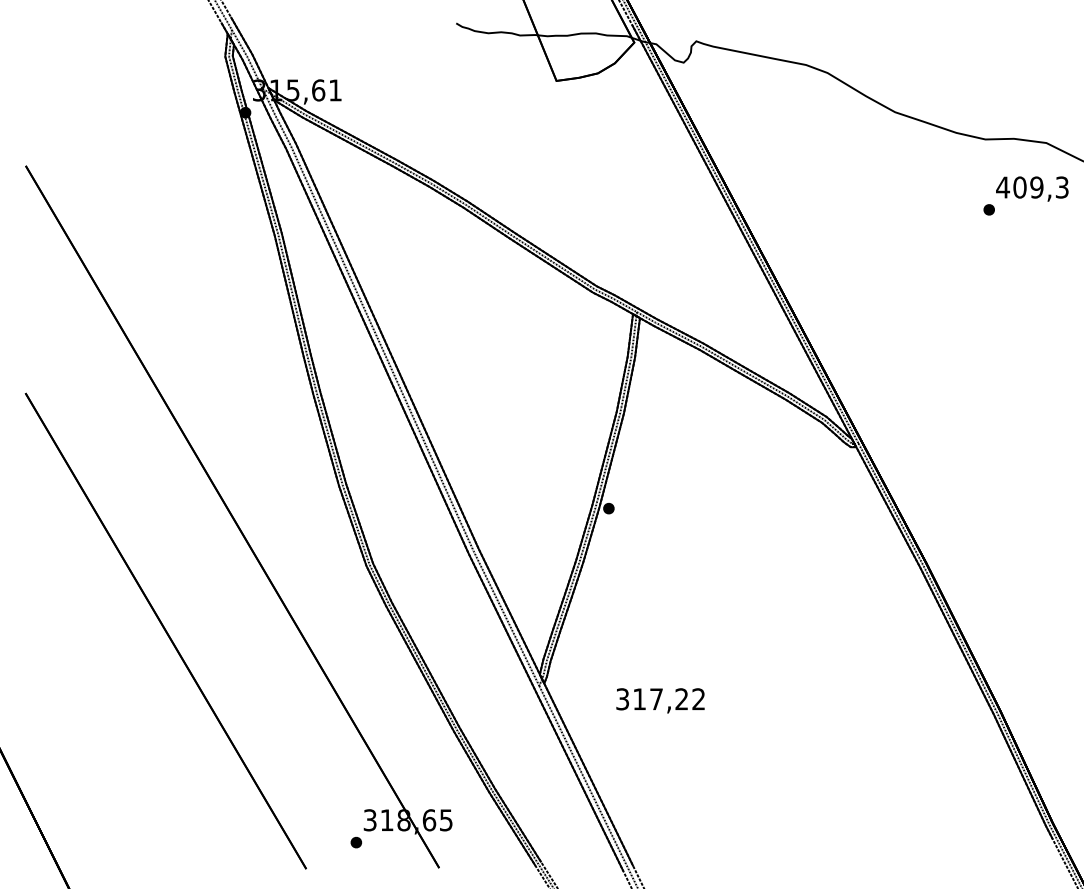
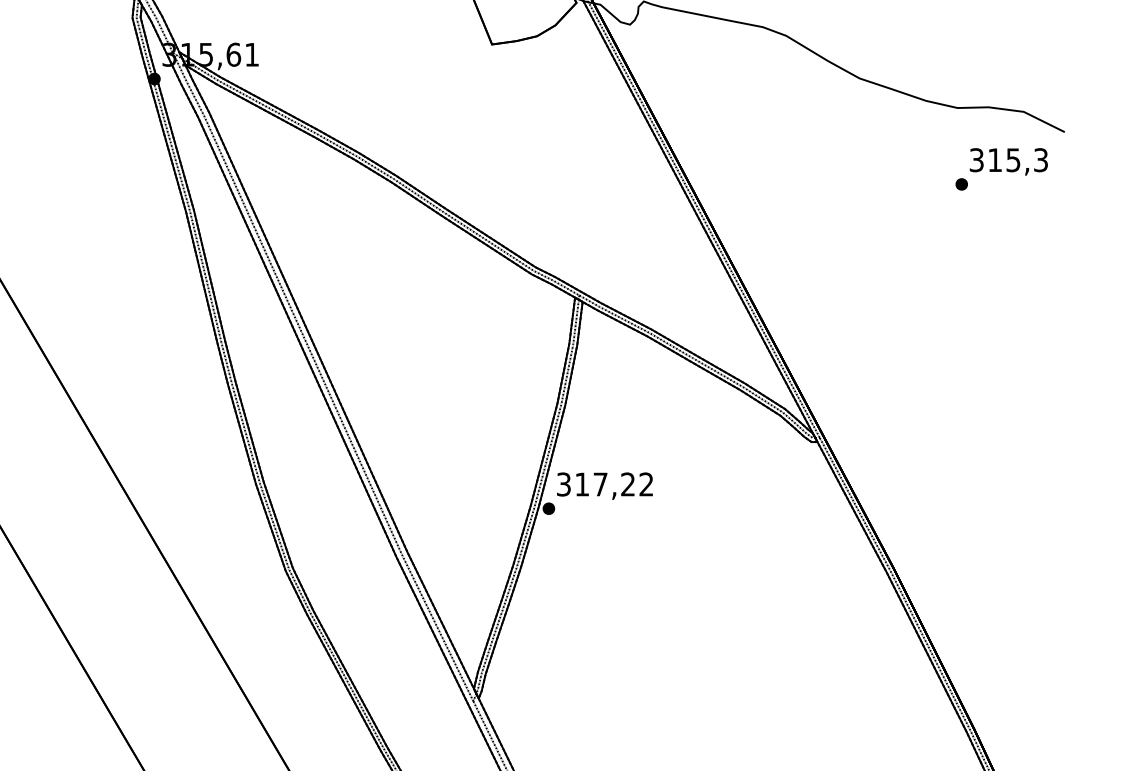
text: (1019, 187) -> (994, 160), 409,3 -> 315,3
text: (660, 700) -> (604, 485), moved

